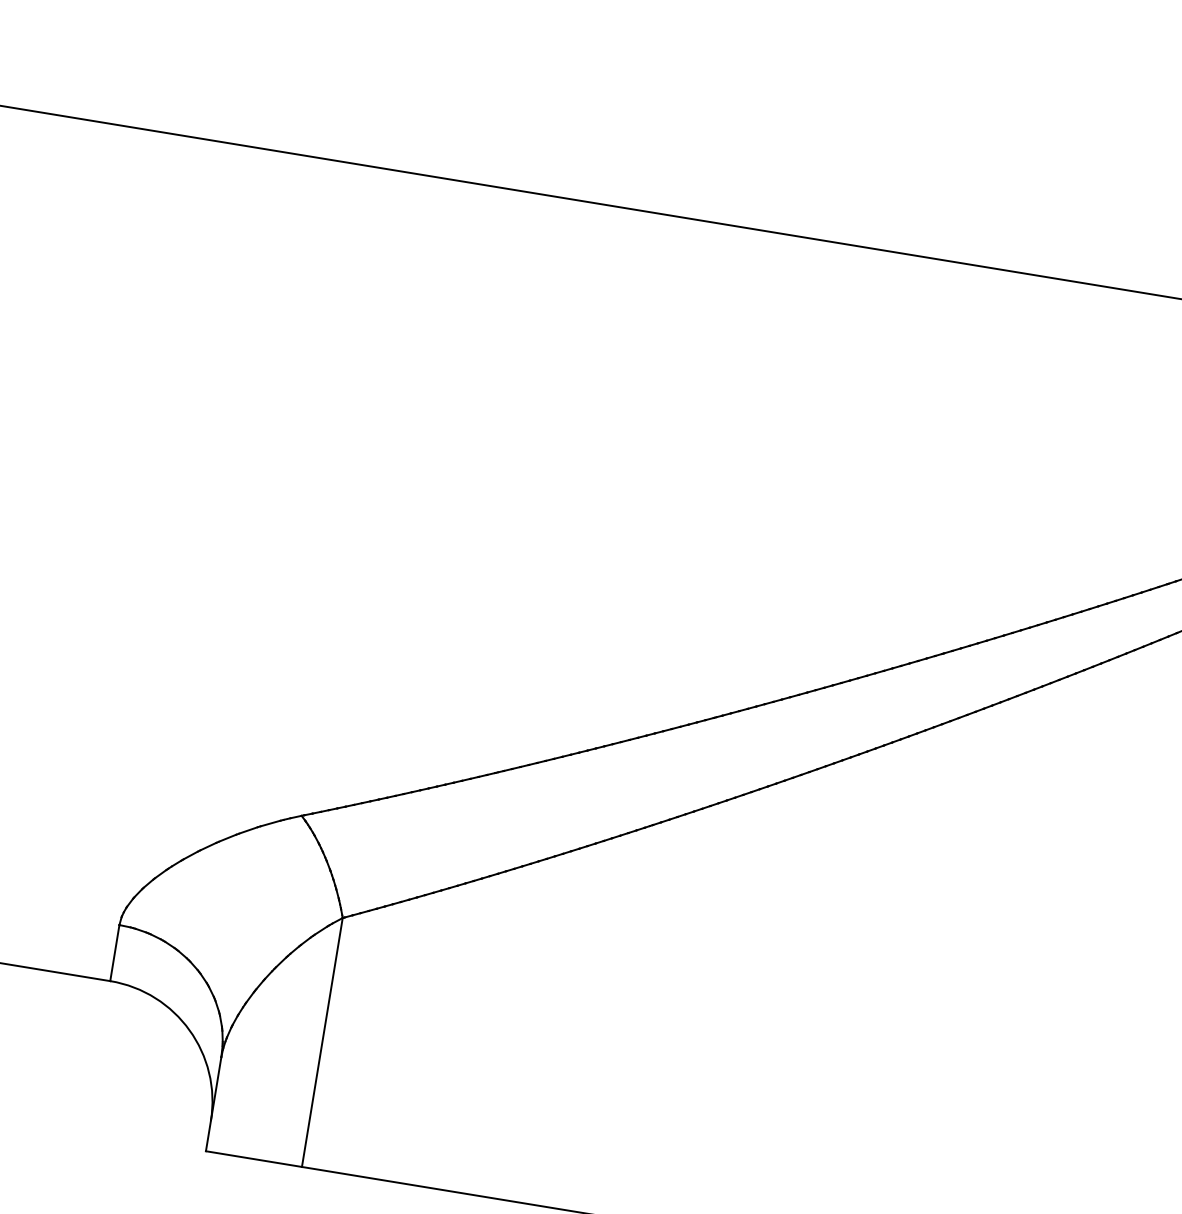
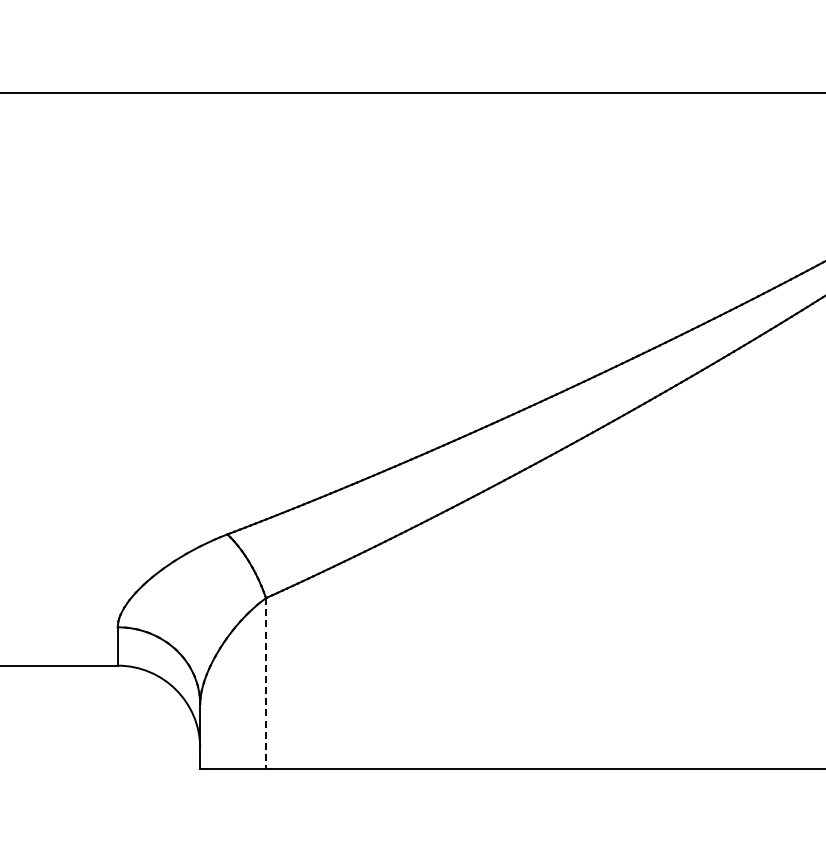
line: (323, 1042) -> (266, 683), solid -> dashed

